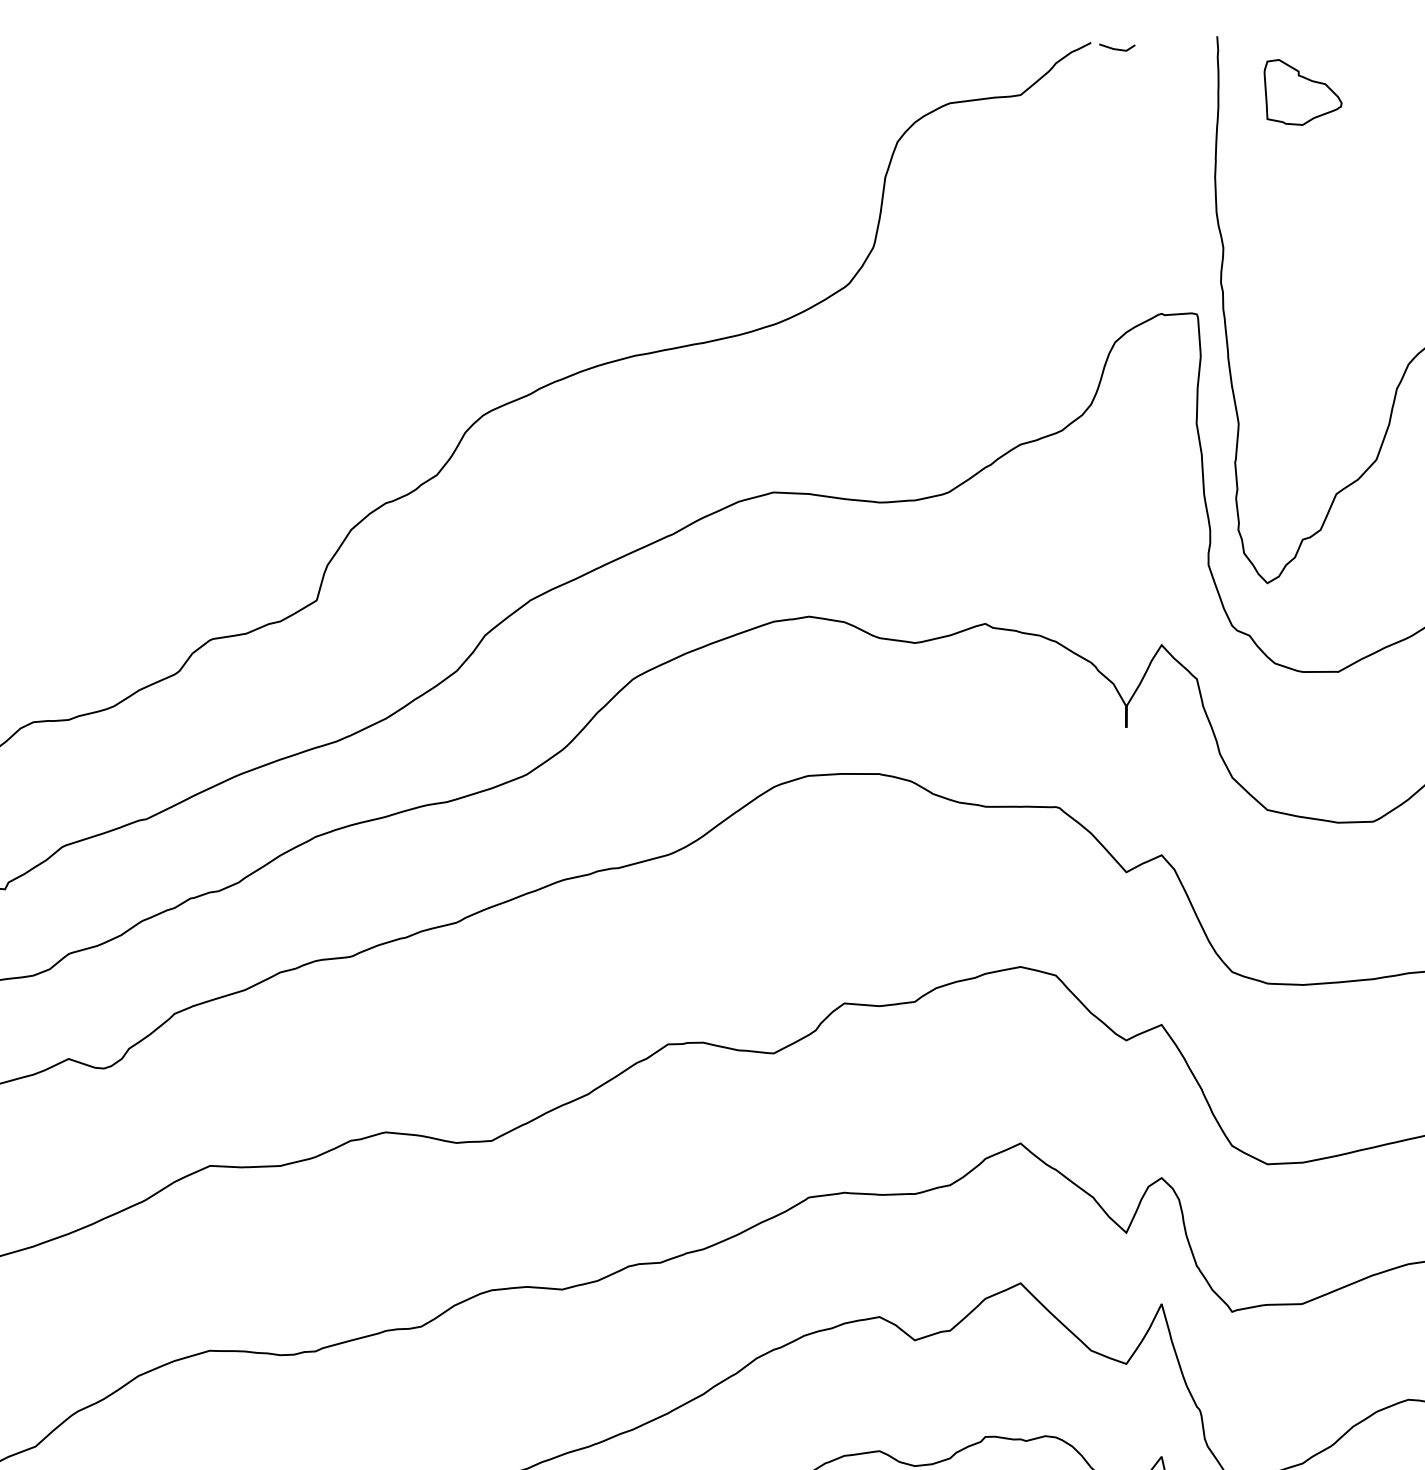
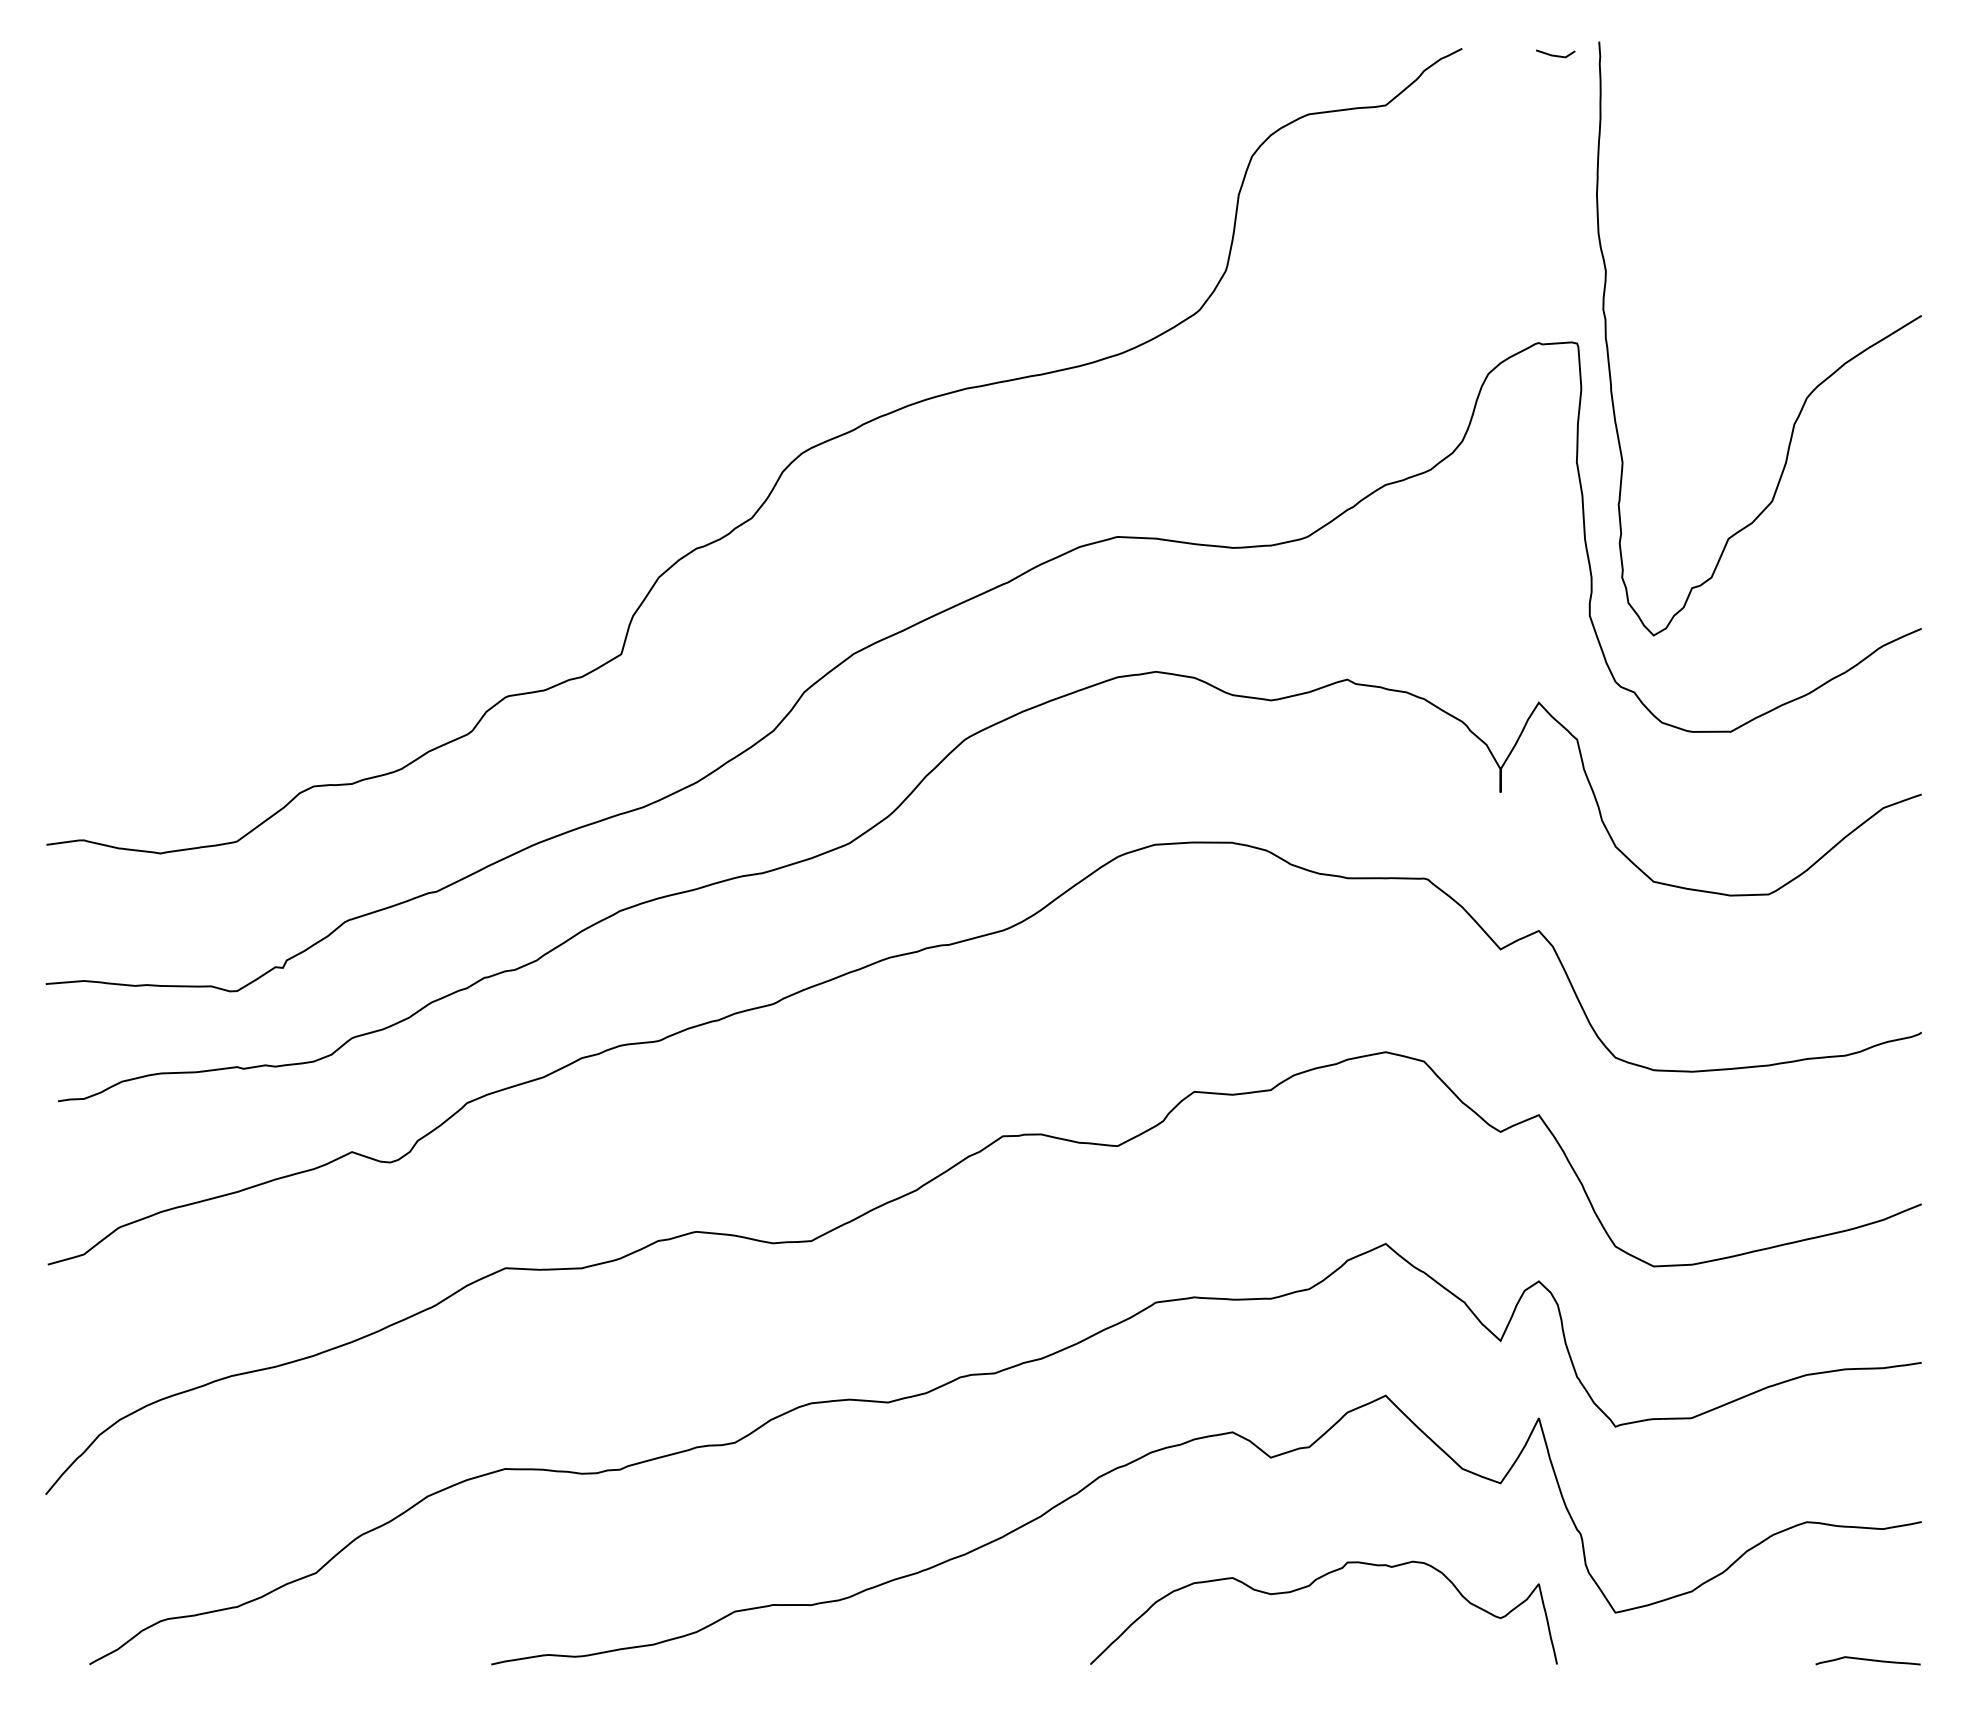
line: (1116, 48) -> (1554, 54), moved
part: (1303, 92) -> (1692, 102), removed

